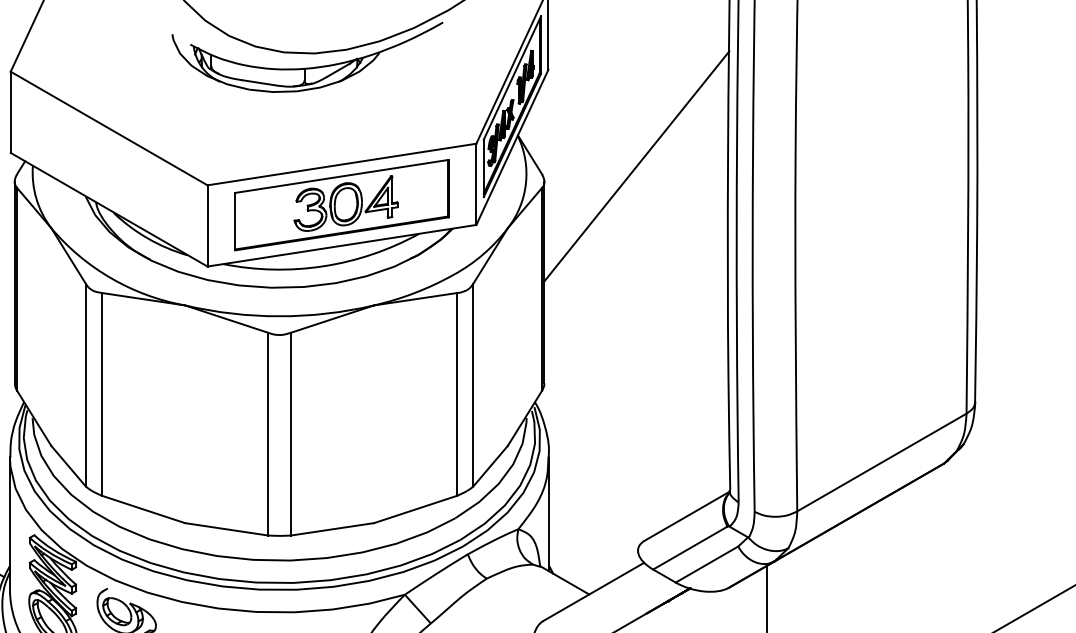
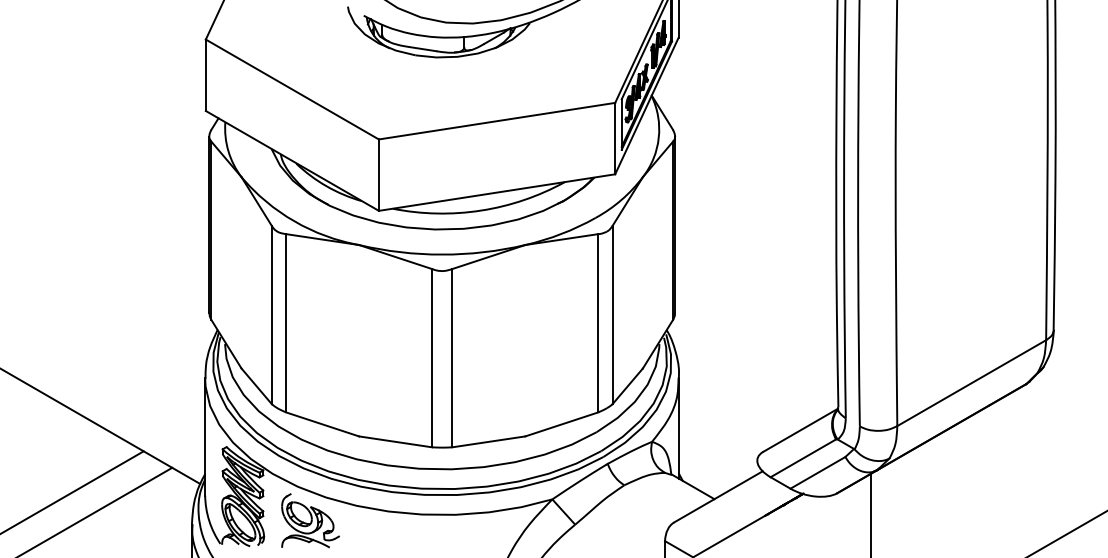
line: (637, 166) -> (756, 122), removed
part: (341, 204) -> (496, 156), removed

